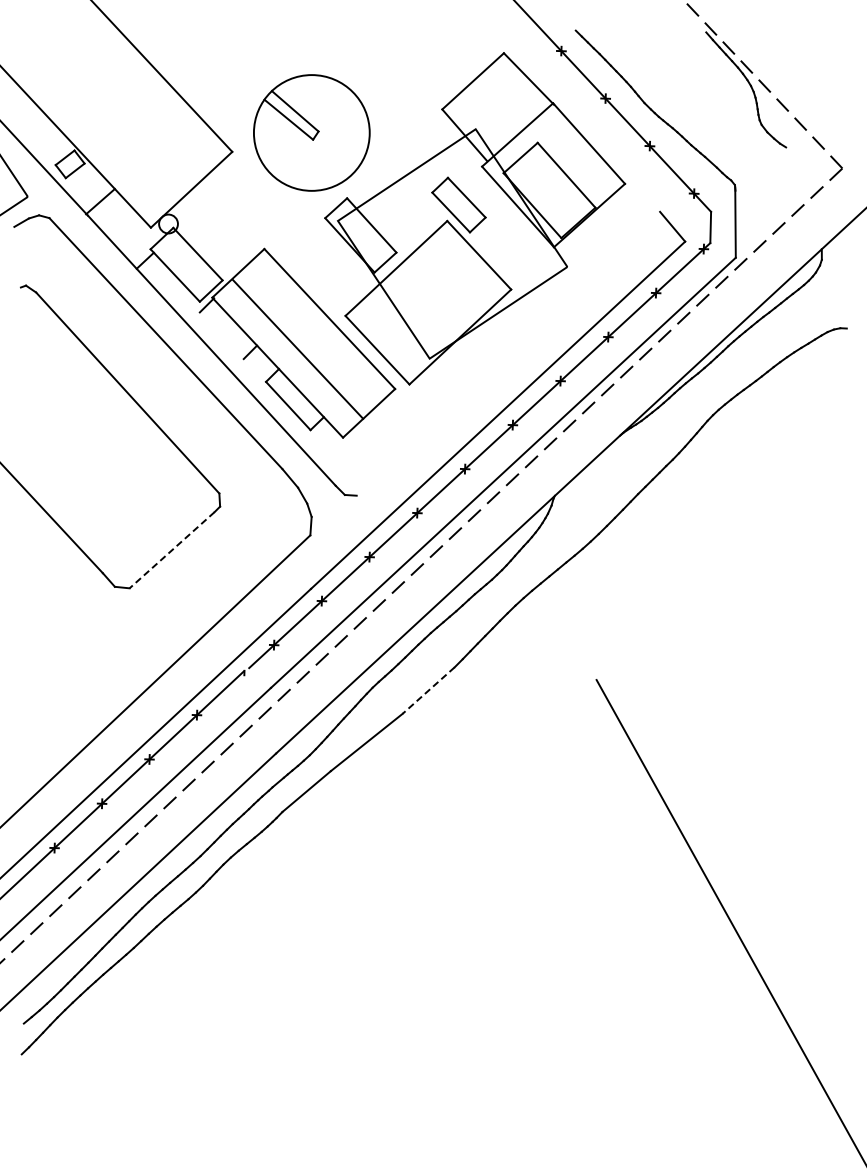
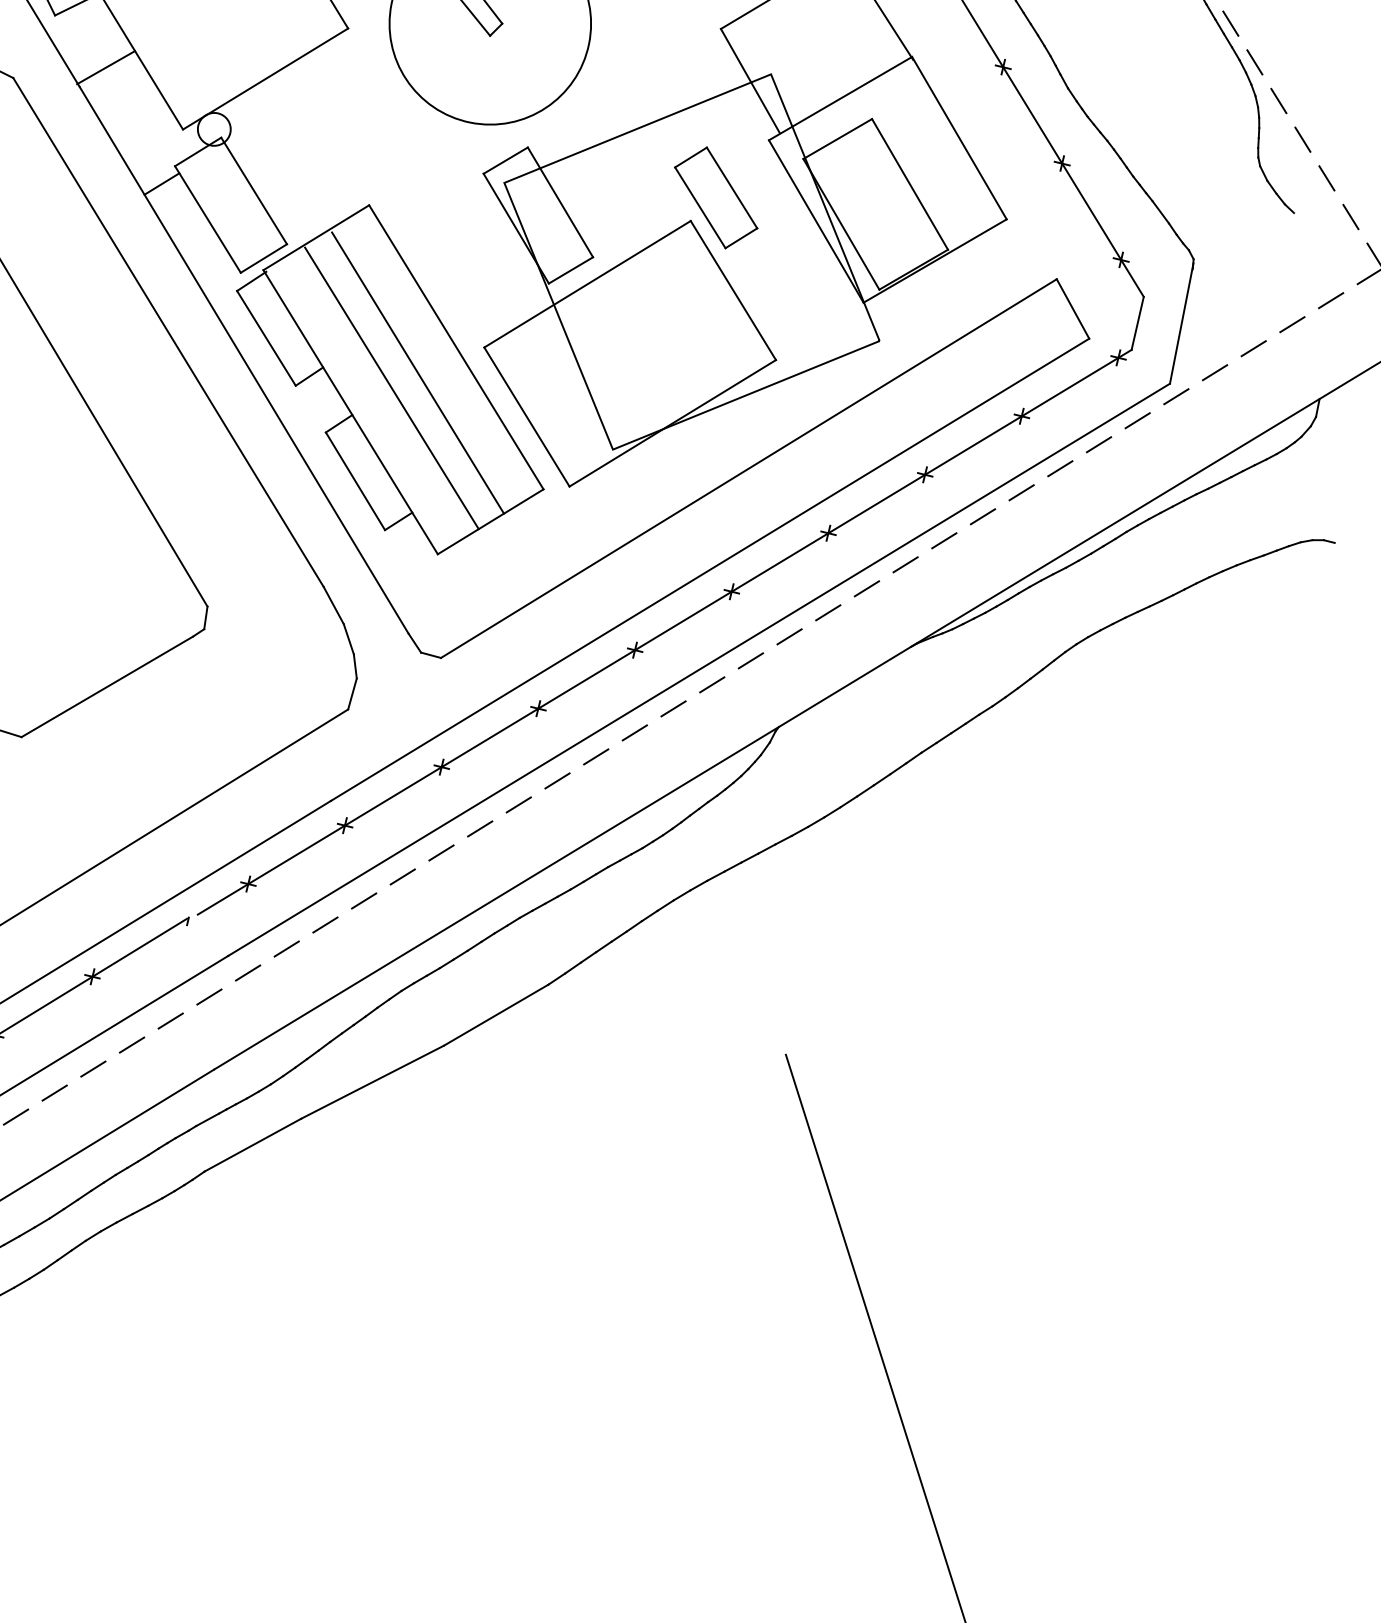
line: (221, 335) -> (265, 337), added
line: (310, 337) -> (417, 372), added
line: (508, 353) -> (749, 468), added
line: (171, 550) -> (106, 687), dashed -> solid
line: (428, 690) -> (495, 1015), dashed -> solid

